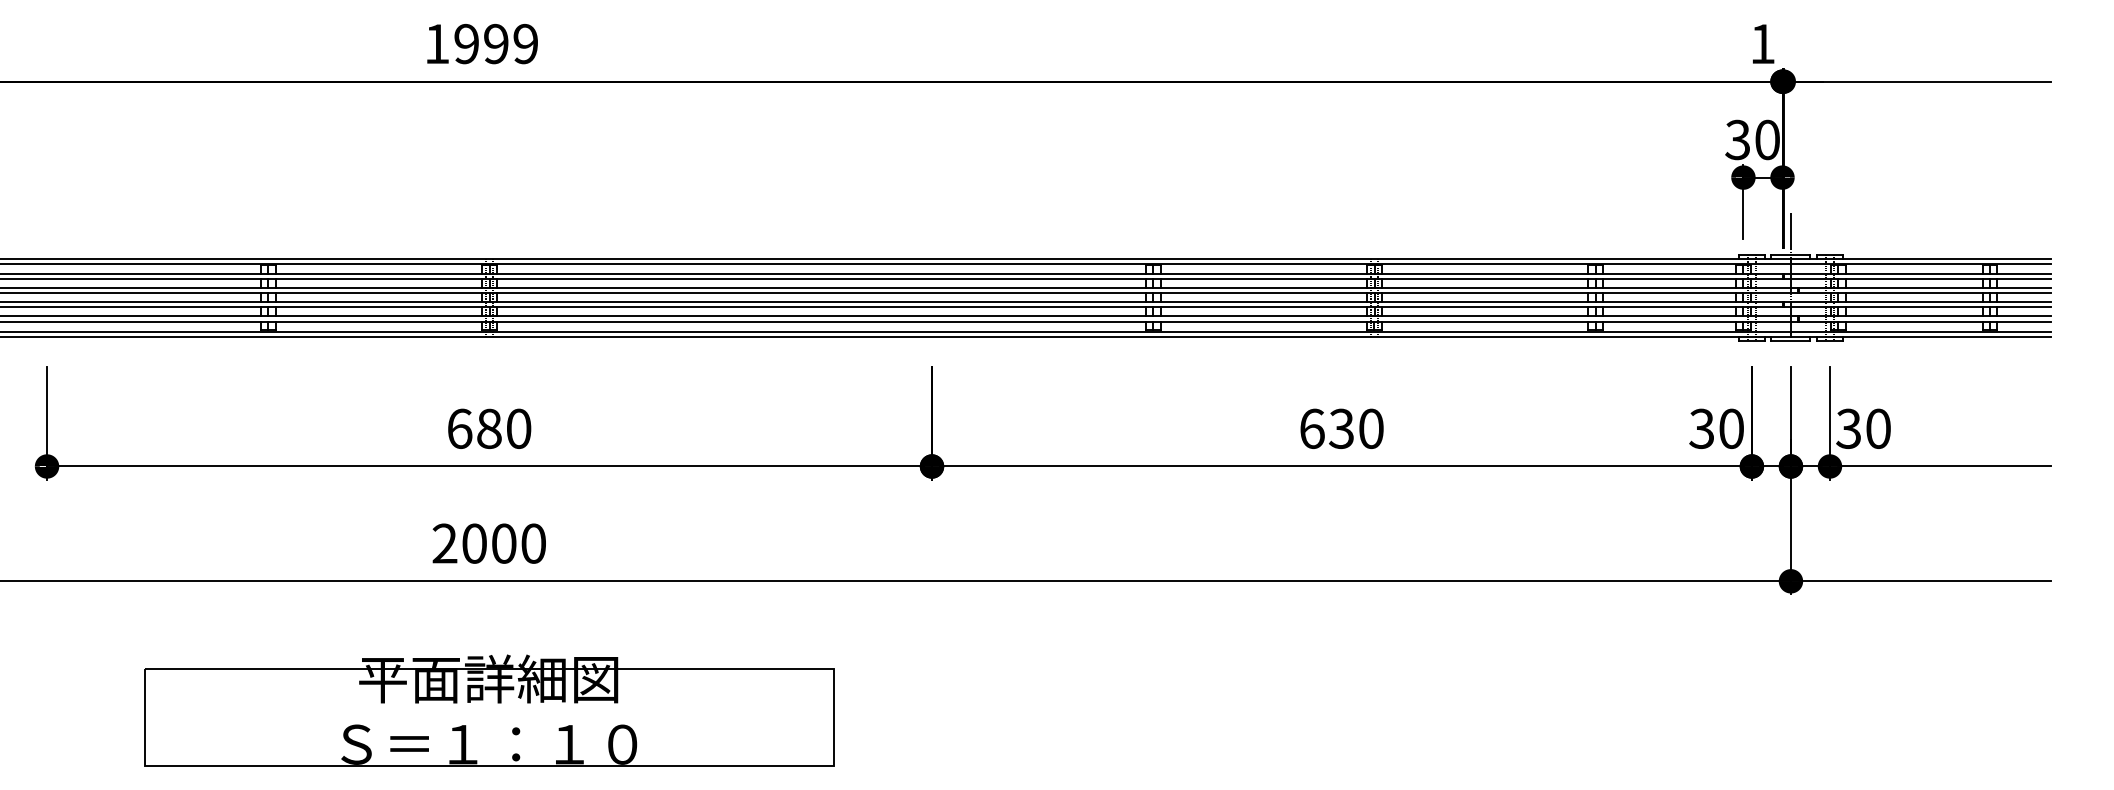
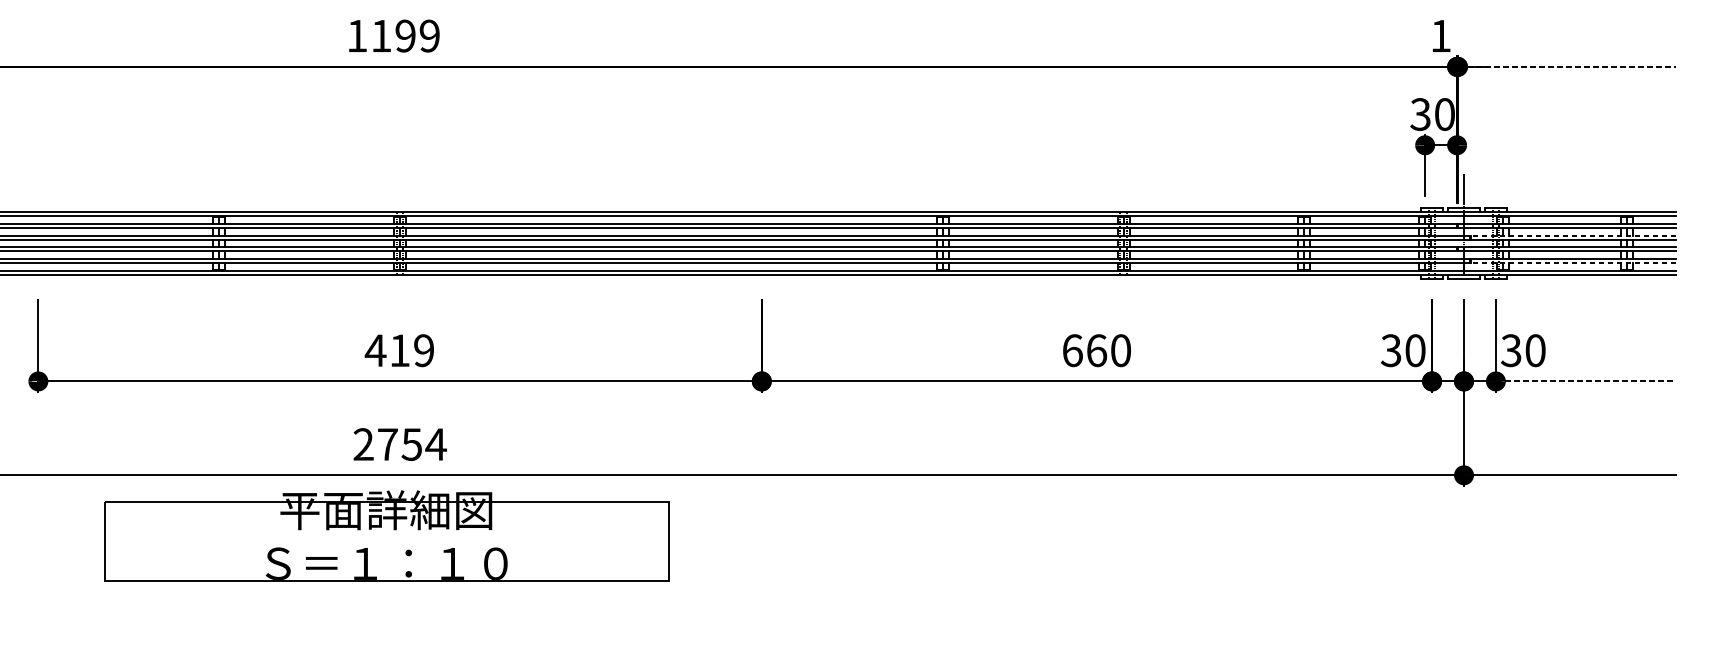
text: (466, 43) -> (381, 35), 1999 -> 1199
line: (1917, 81) -> (1567, 66), solid -> dashed
line: (1925, 288) -> (1573, 235), solid -> dashed
line: (1925, 321) -> (1573, 262), solid -> dashed
text: (488, 428) -> (399, 350), 680 -> 419
text: (1341, 428) -> (1096, 350), 630 -> 660
line: (1940, 466) -> (1586, 381), solid -> dashed
text: (504, 543) -> (412, 444), 2000 -> 2754
part: (489, 710) -> (386, 535), moved

